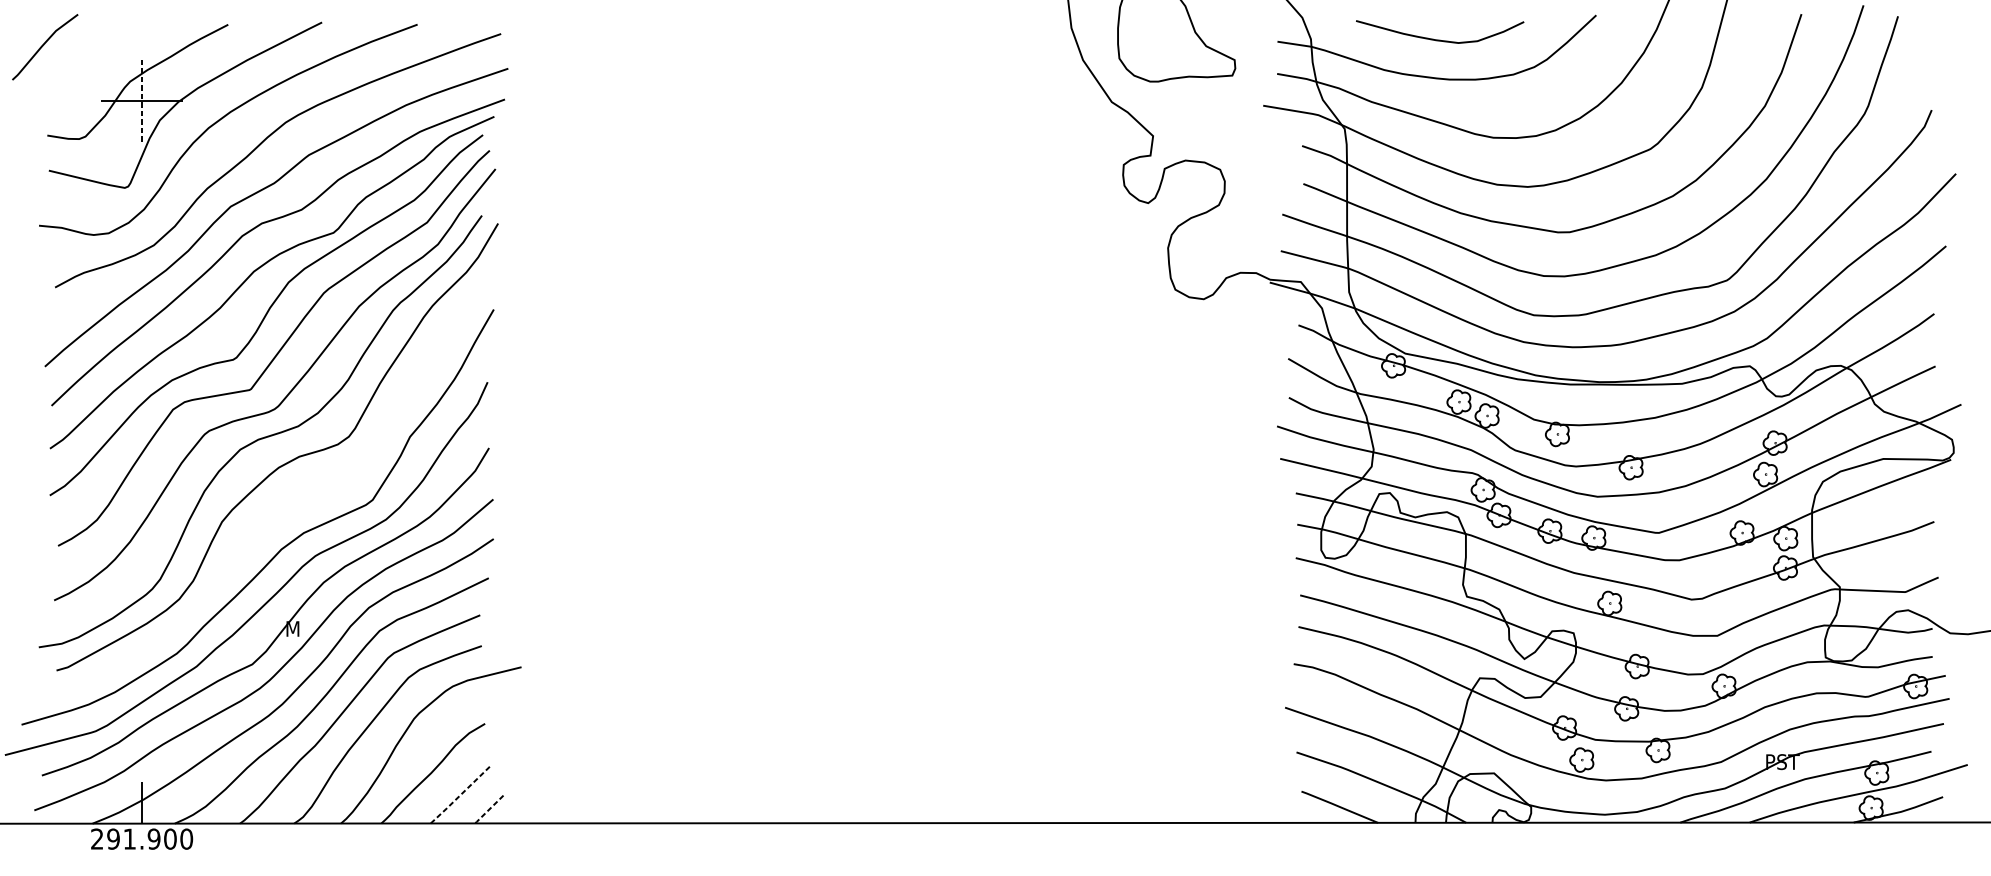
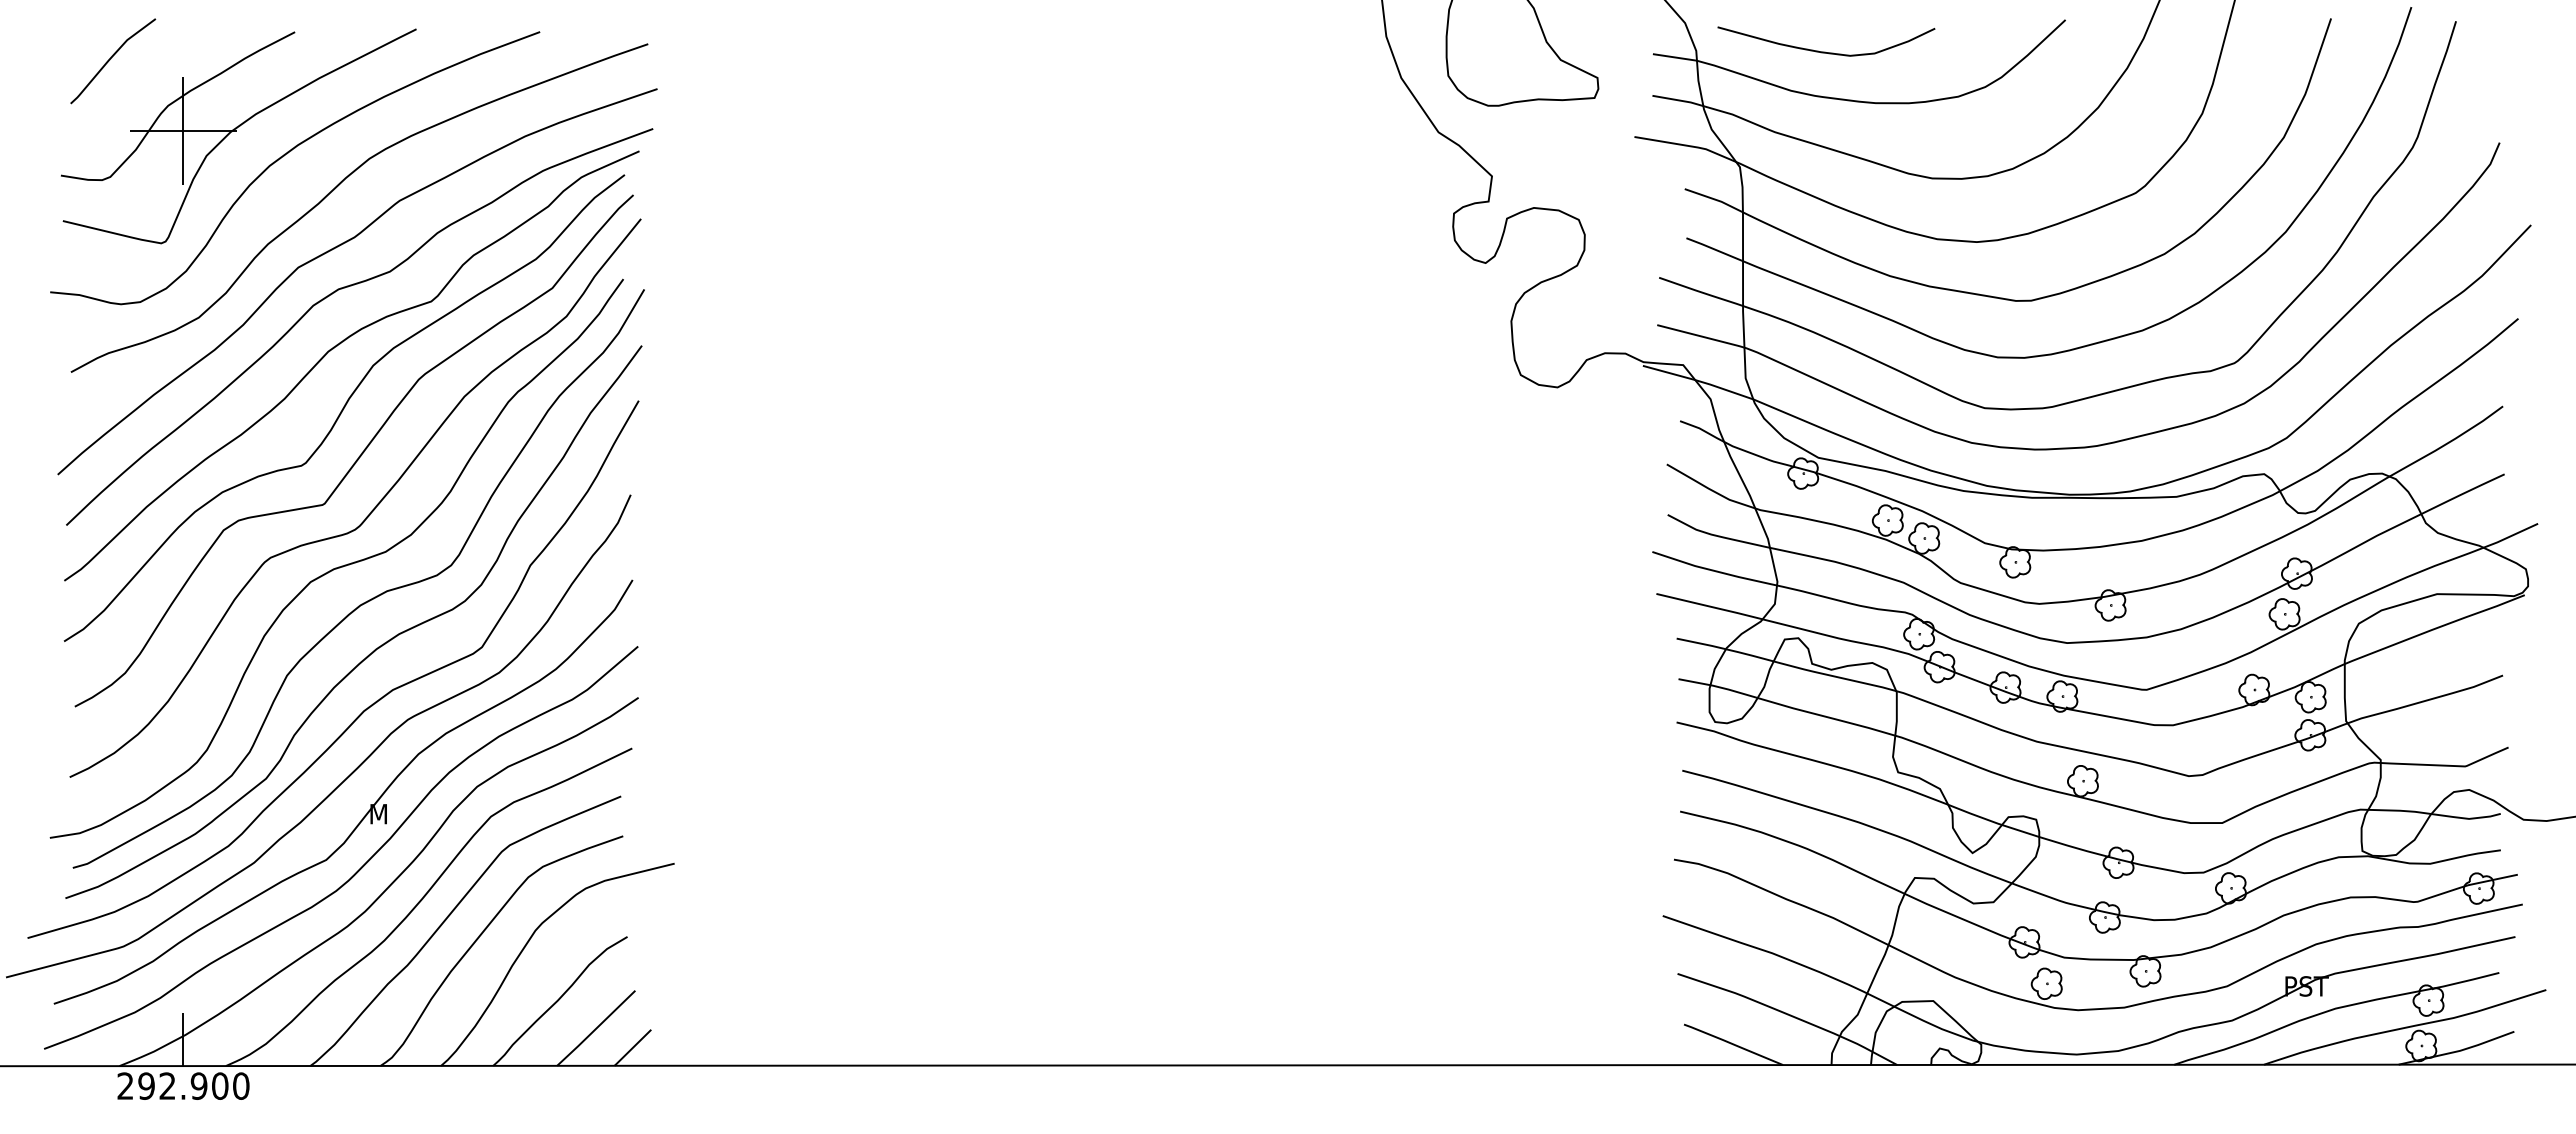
curve: (1439, 39) -> (1825, 51), moved
curve: (43, 46) -> (110, 60), moved
line: (142, 100) -> (183, 130), dashed -> solid
curve: (290, 500) -> (375, 648), added
line: (460, 795) -> (595, 1029), dashed -> solid
line: (488, 810) -> (632, 1048), dashed -> solid
text: (129, 838) -> (167, 1085), 291.900 -> 292.900

